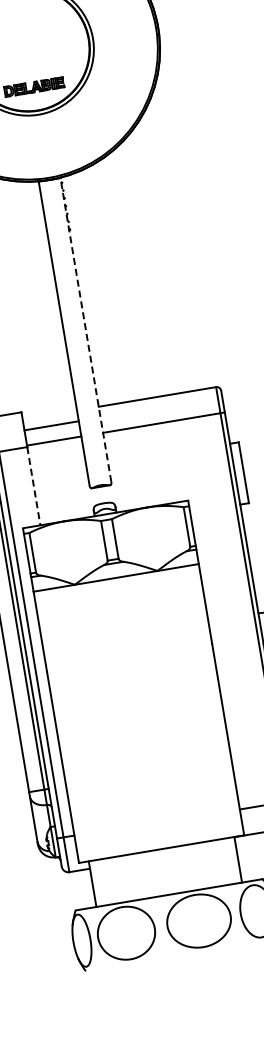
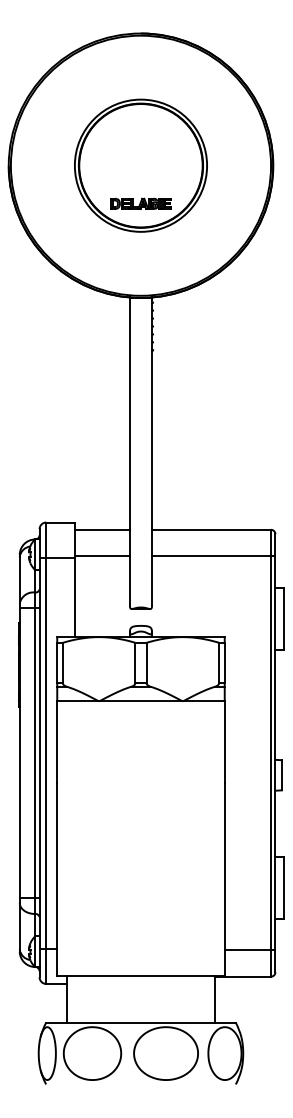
line: (86, 329) -> (152, 451), dashed -> solid
line: (50, 425) -> (101, 529), moved
line: (33, 486) -> (74, 597), dashed -> solid

